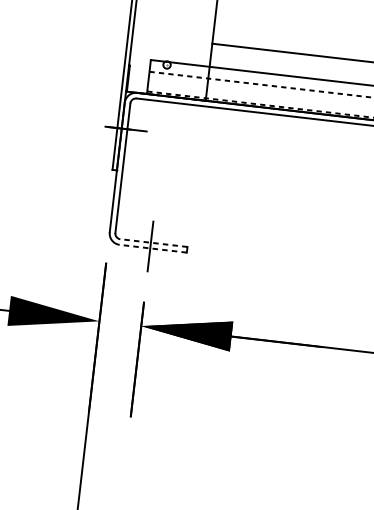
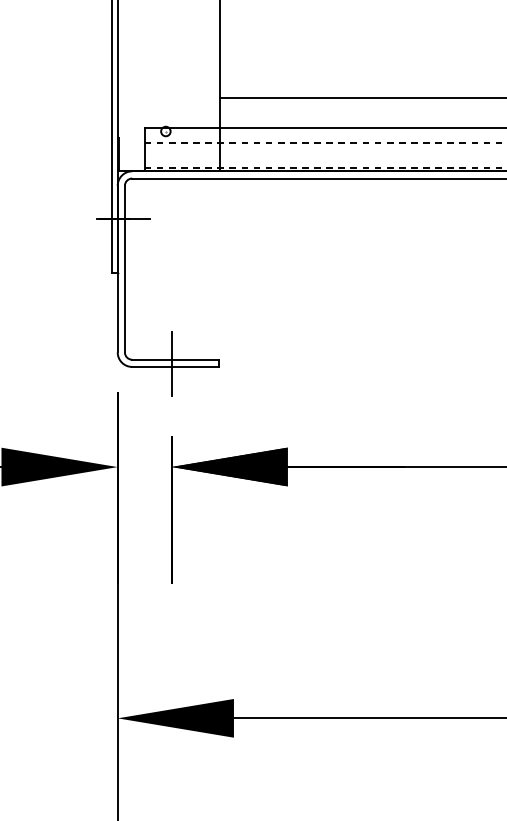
line: (153, 242) -> (174, 359), dashed -> solid
line: (152, 248) -> (174, 366), dashed -> solid

